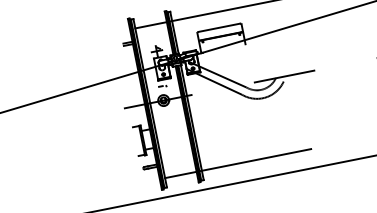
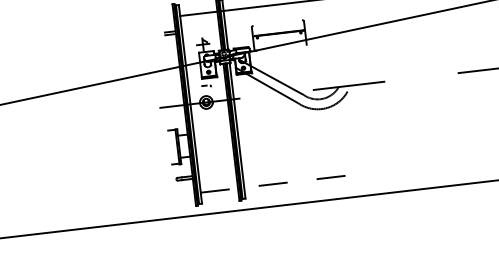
line: (219, 27) -> (277, 22), removed
line: (237, 163) -> (286, 182), solid -> dashed

